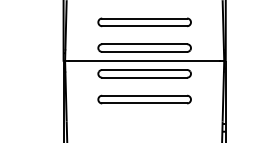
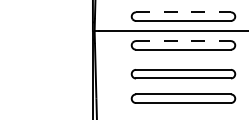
line: (145, 44) -> (184, 12), solid -> dashed
line: (145, 69) -> (184, 40), solid -> dashed
part: (144, 121) -> (183, 98), added

